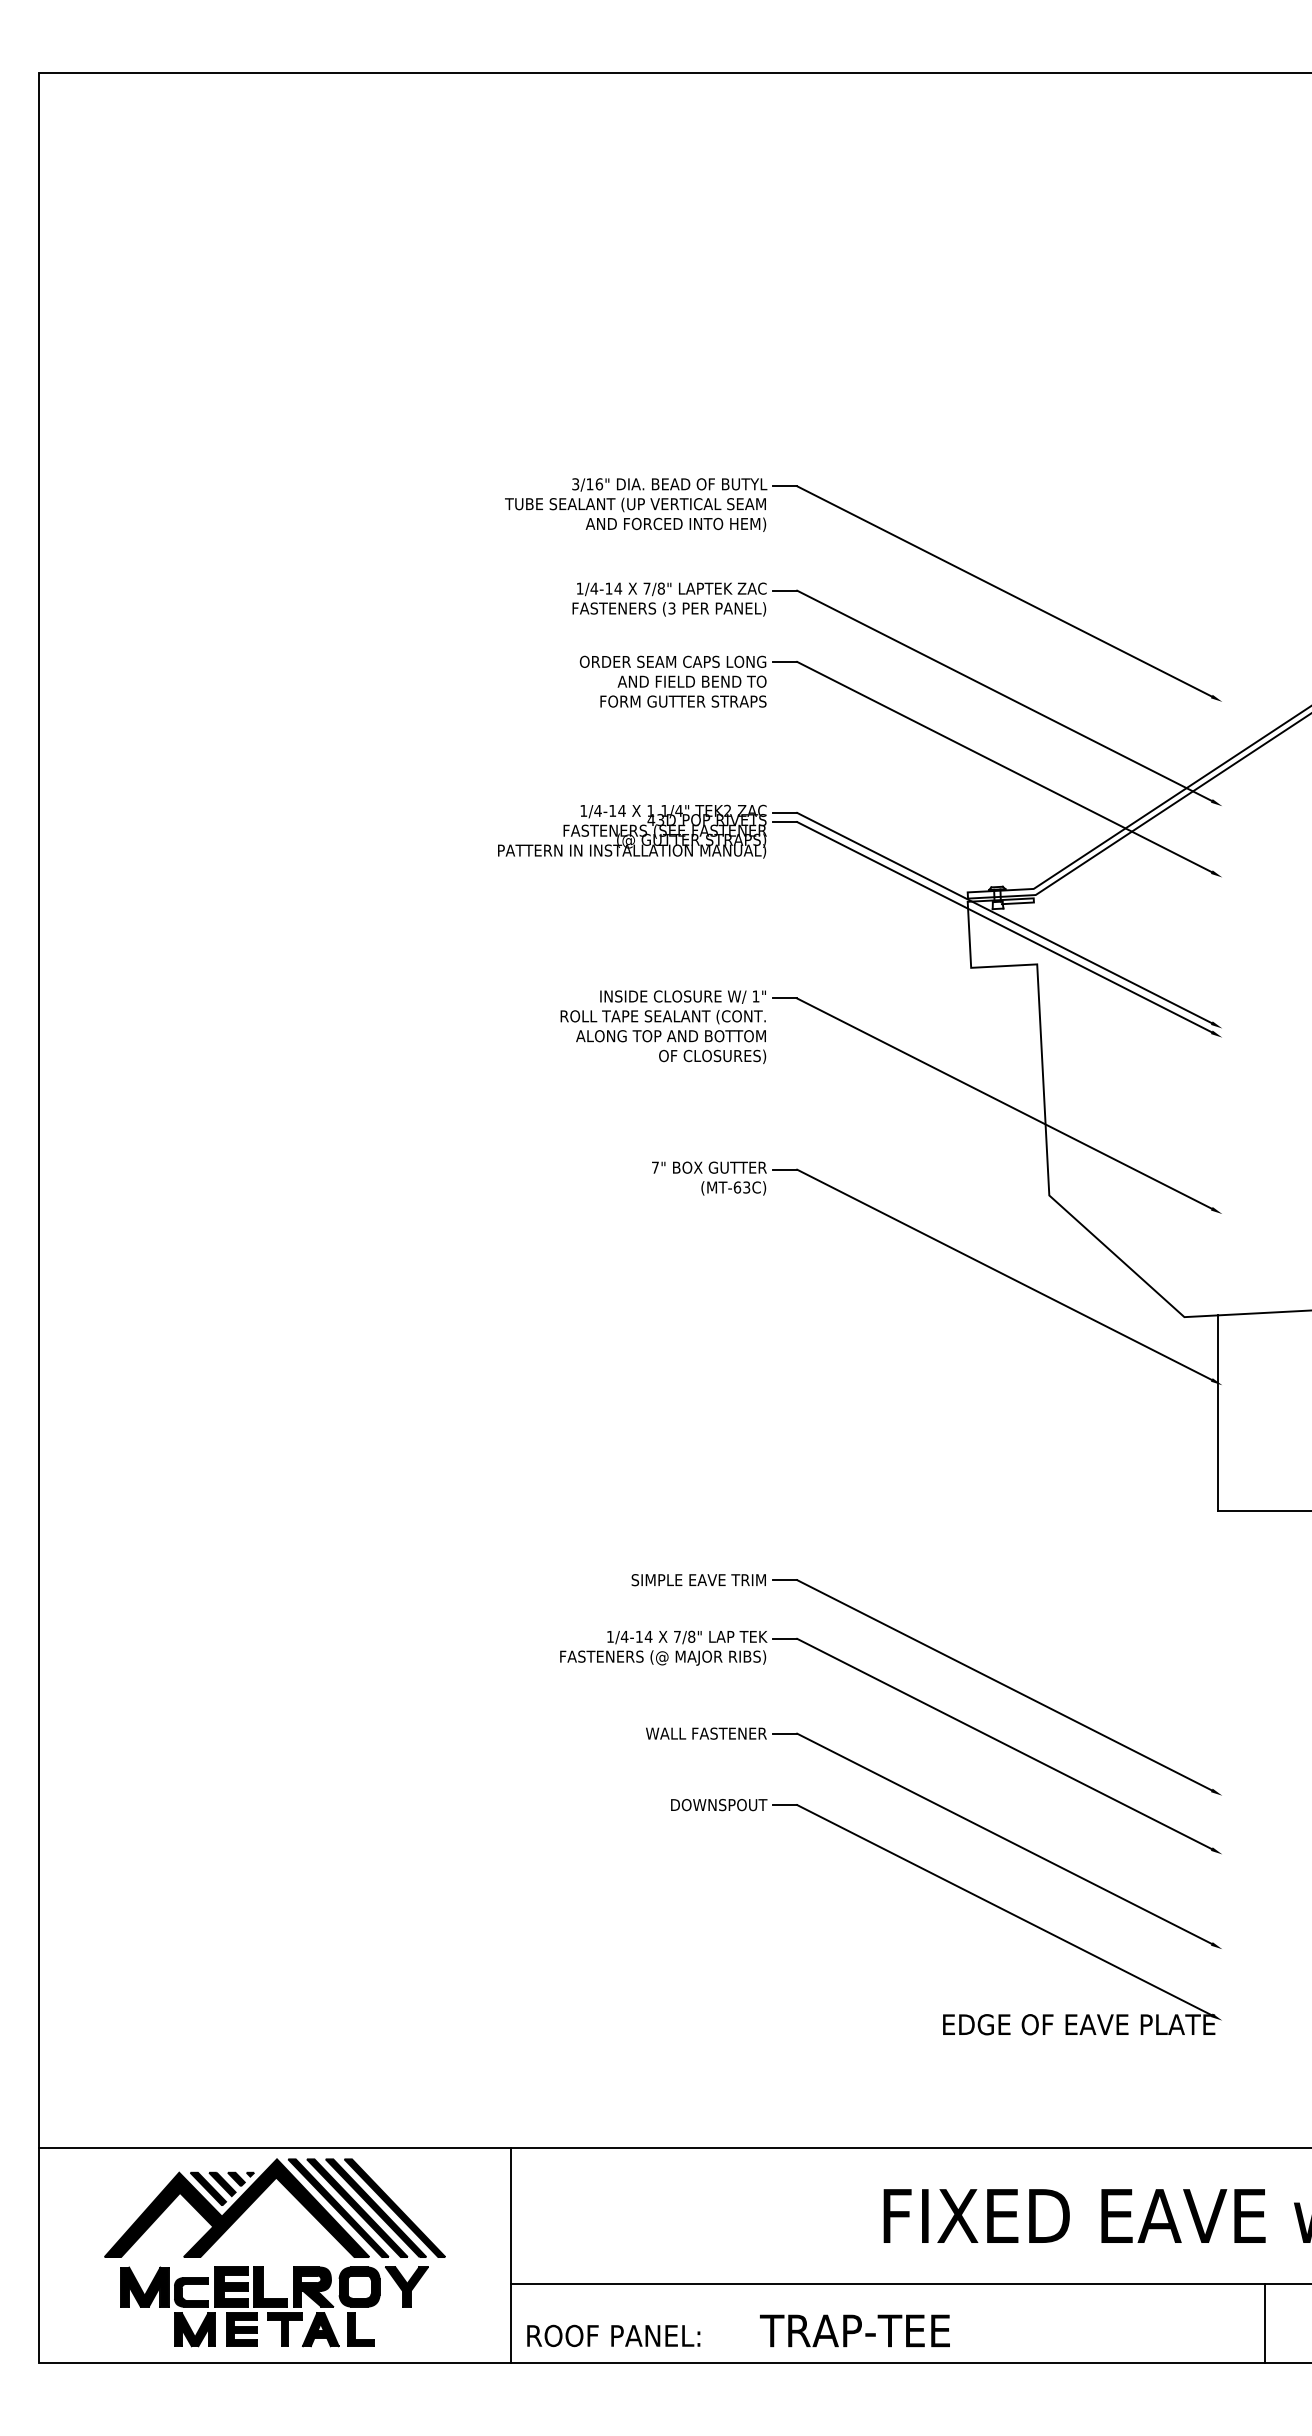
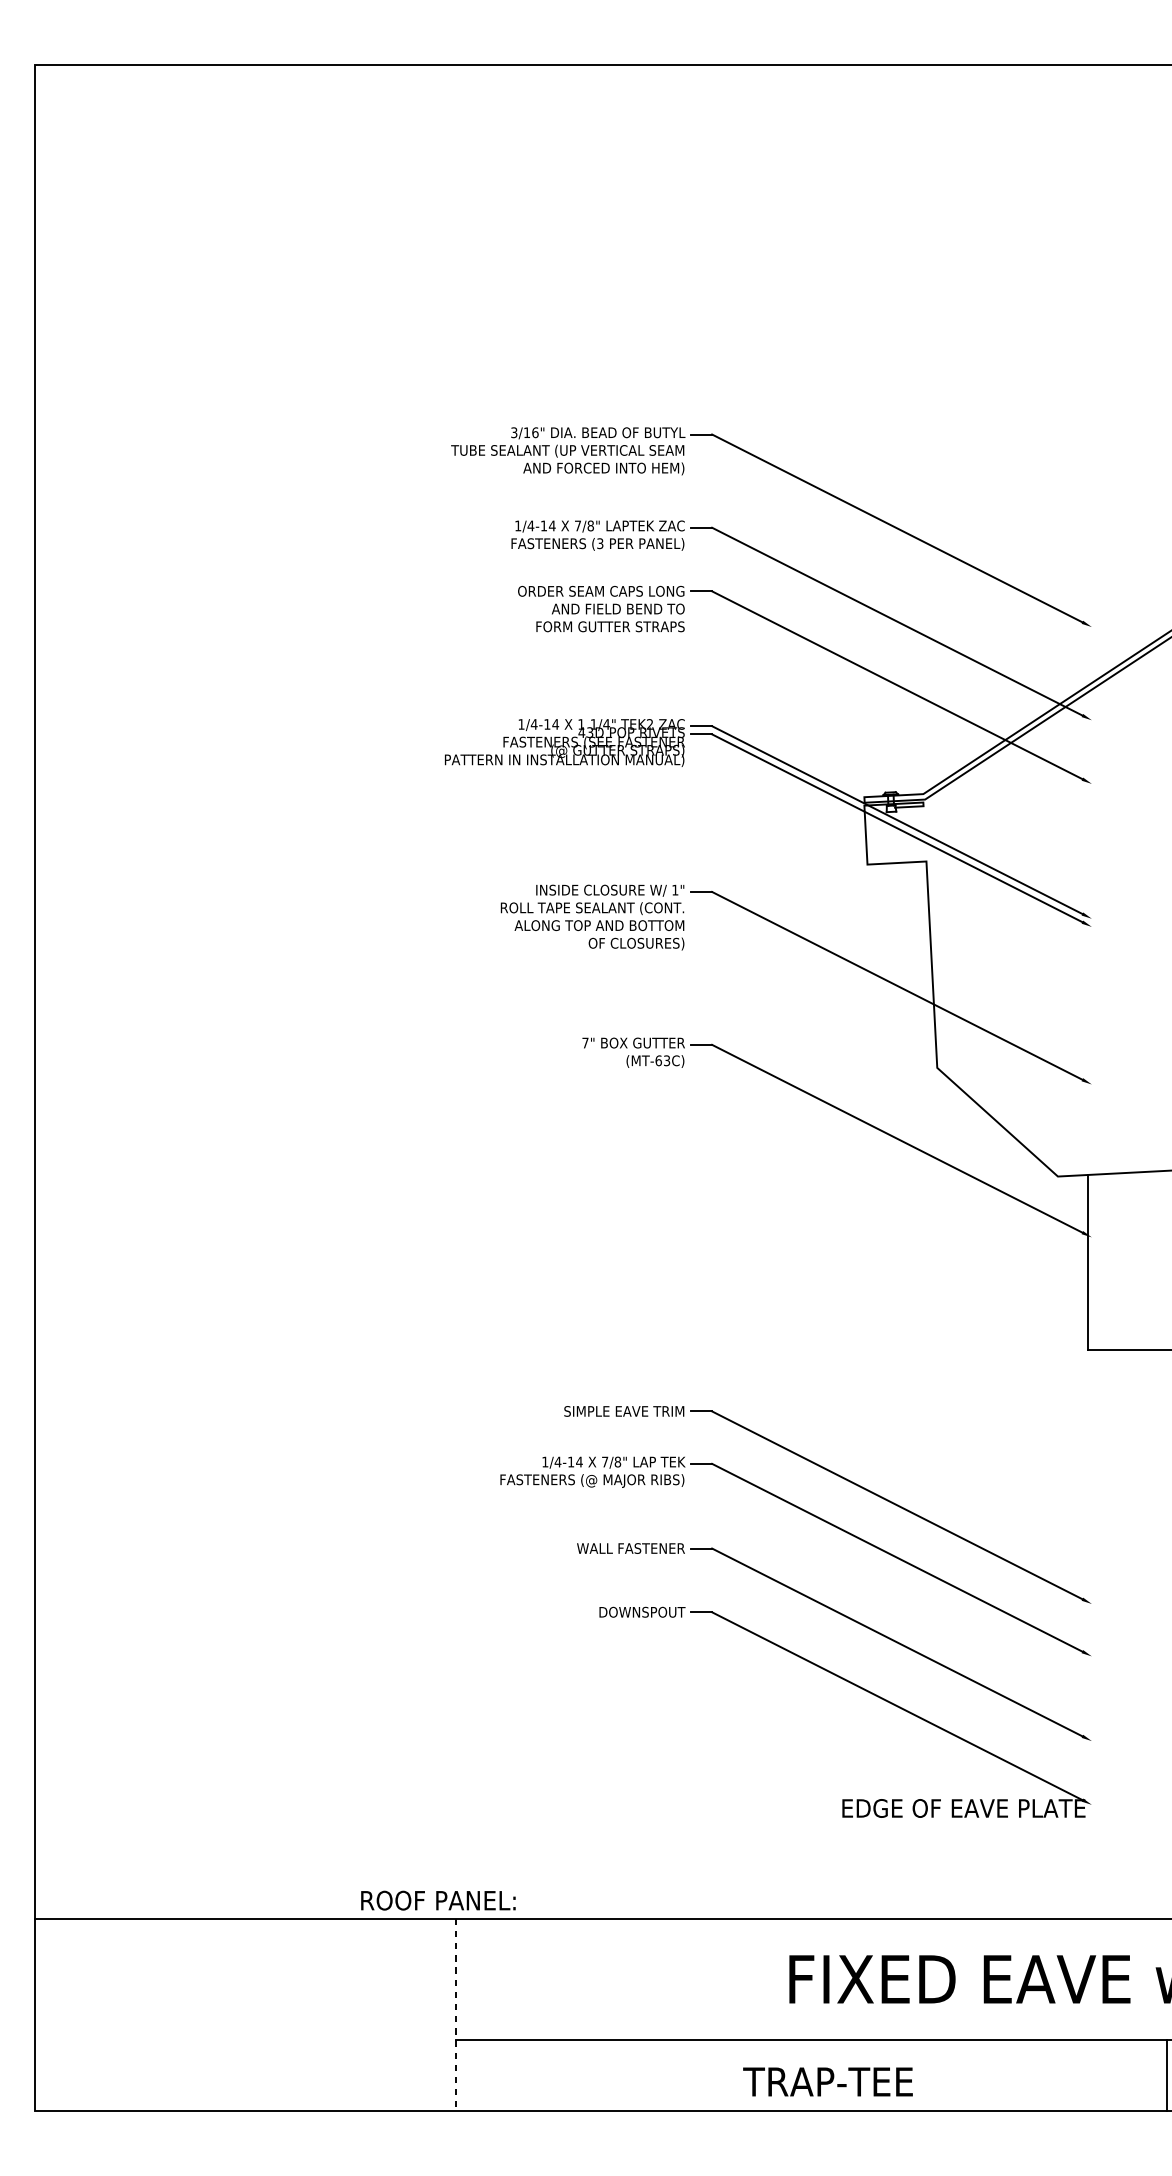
line: (510, 2256) -> (456, 2015), solid -> dashed
part: (263, 2266) -> (235, 2024), removed
line: (1265, 2322) -> (1166, 2074), moved
text: (854, 2330) -> (827, 2081), moved
text: (613, 2335) -> (438, 1900), moved

